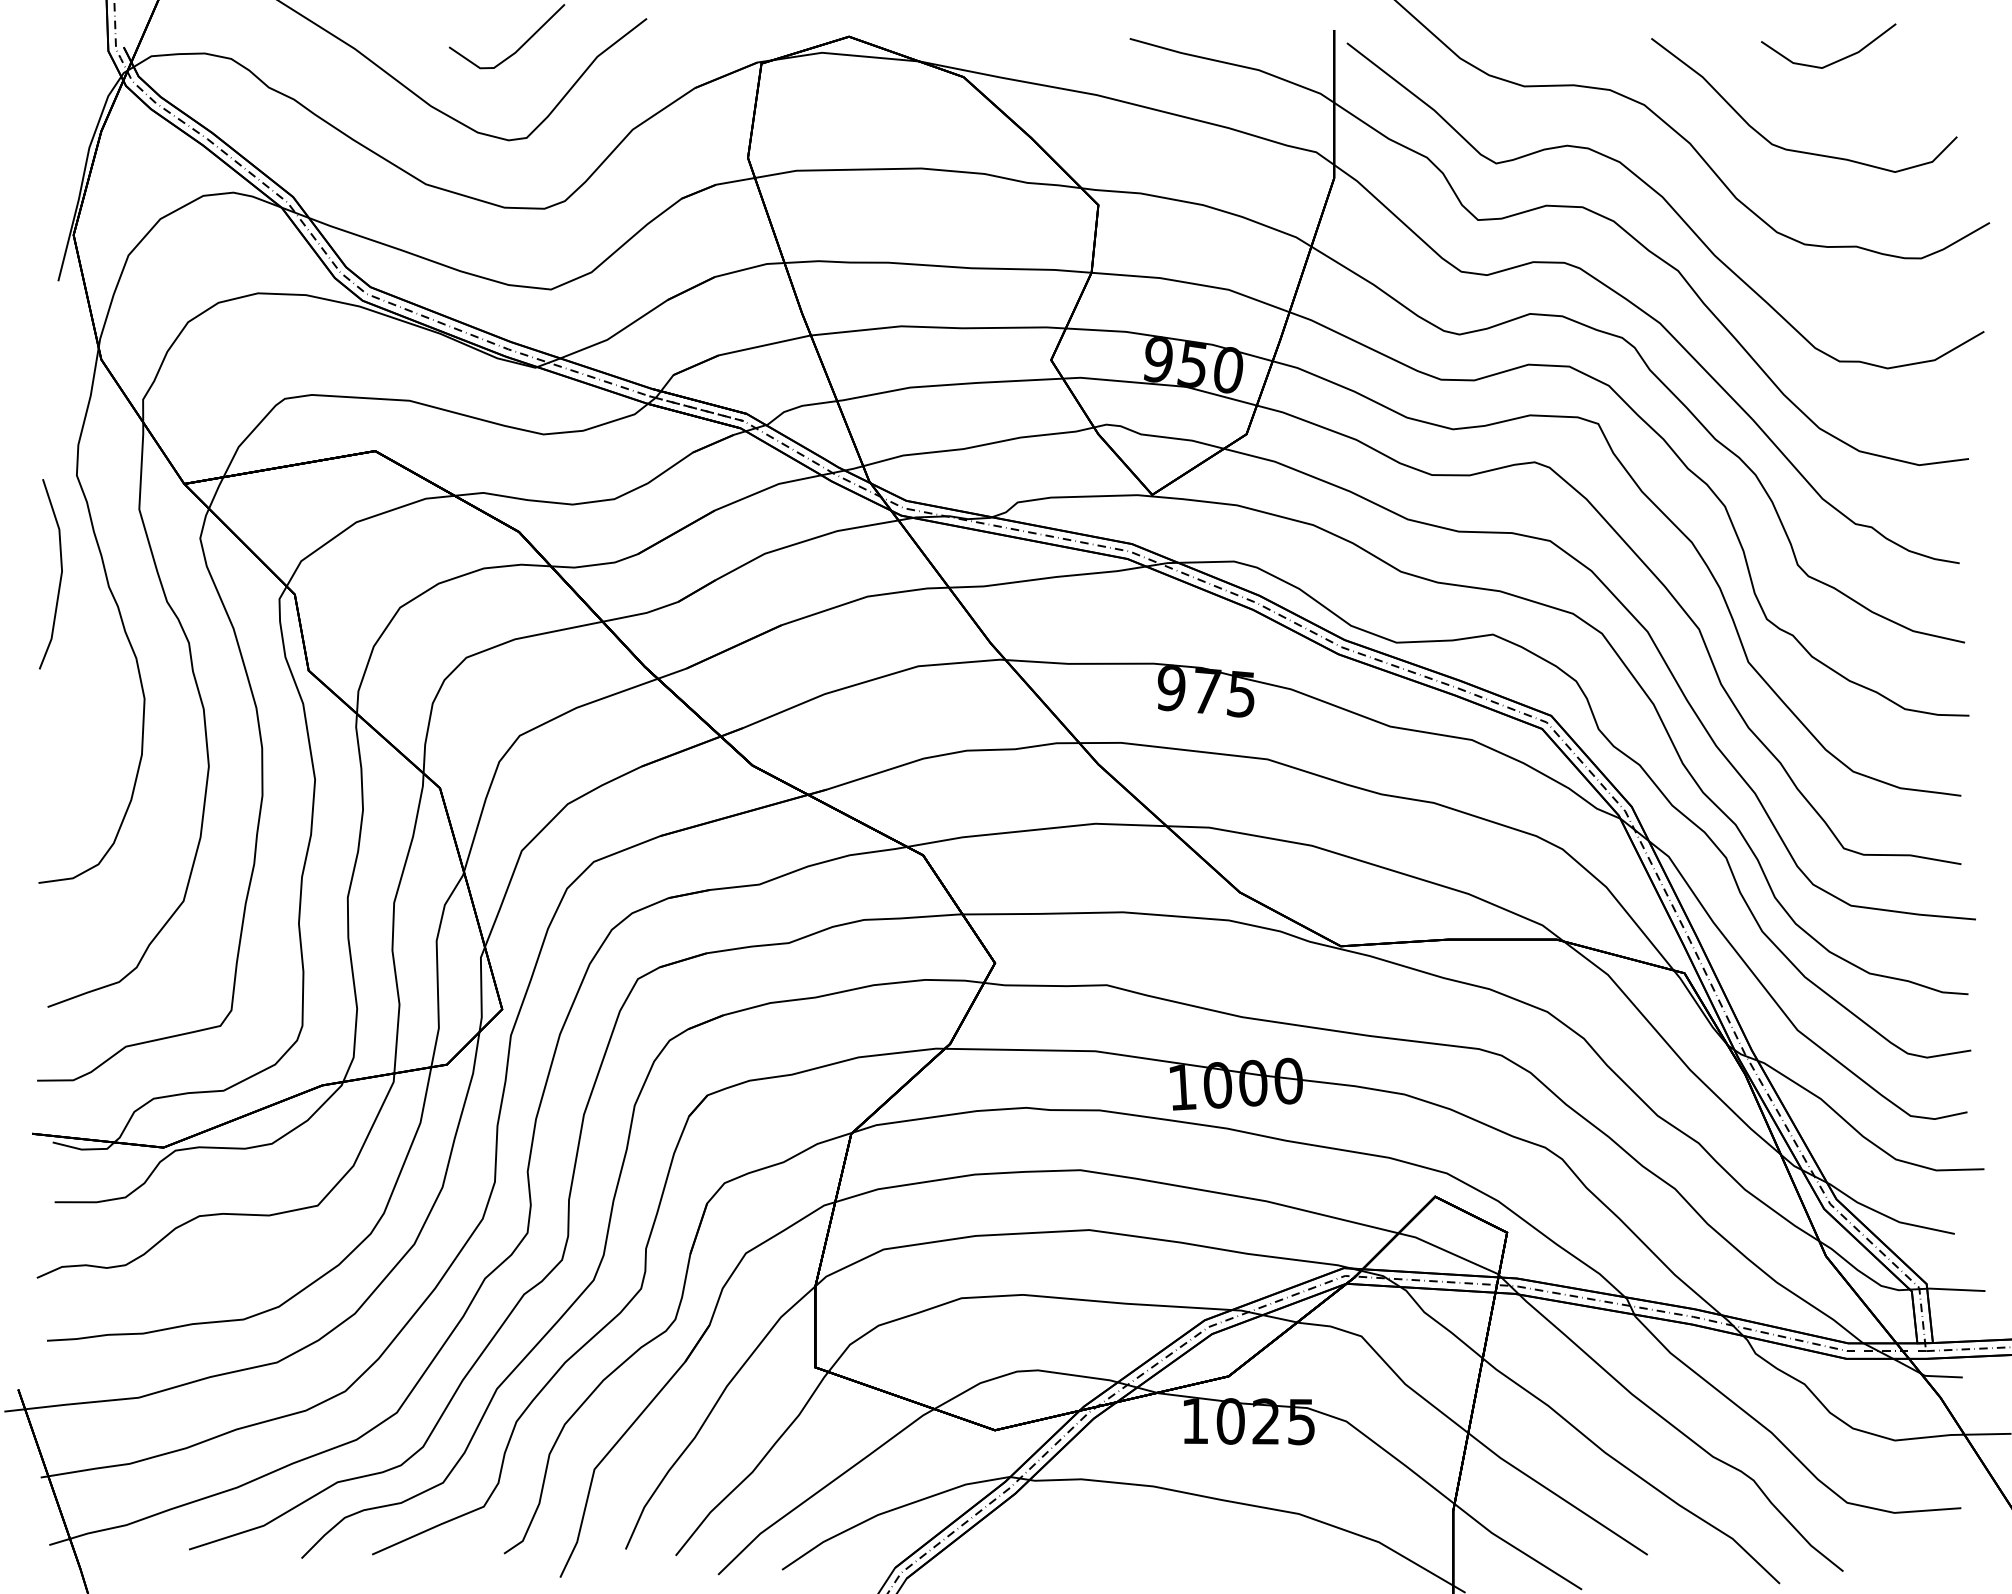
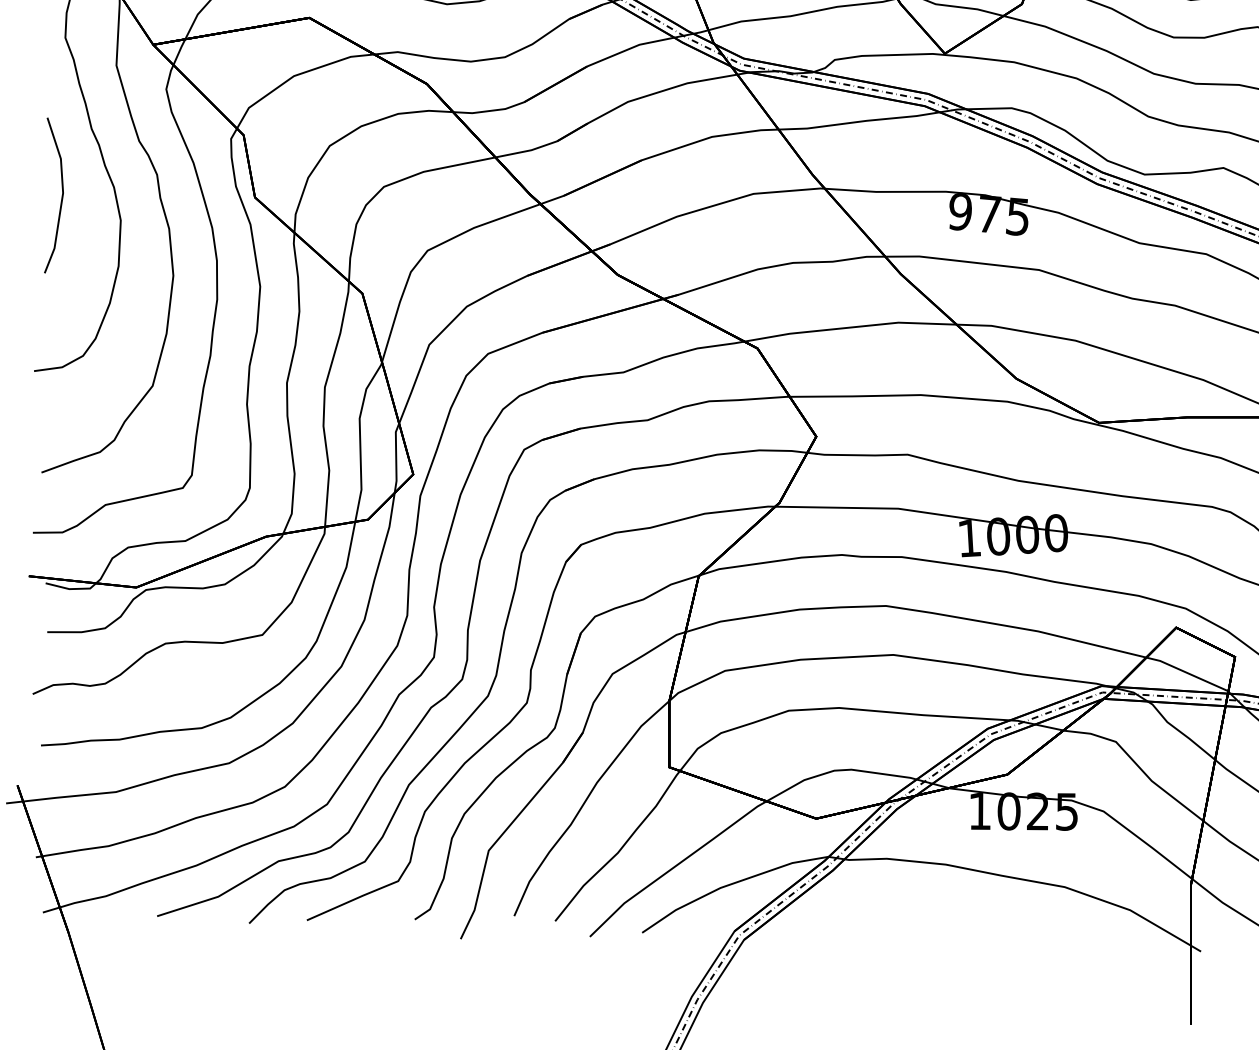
line: (60, 574) -> (61, 195), moved

